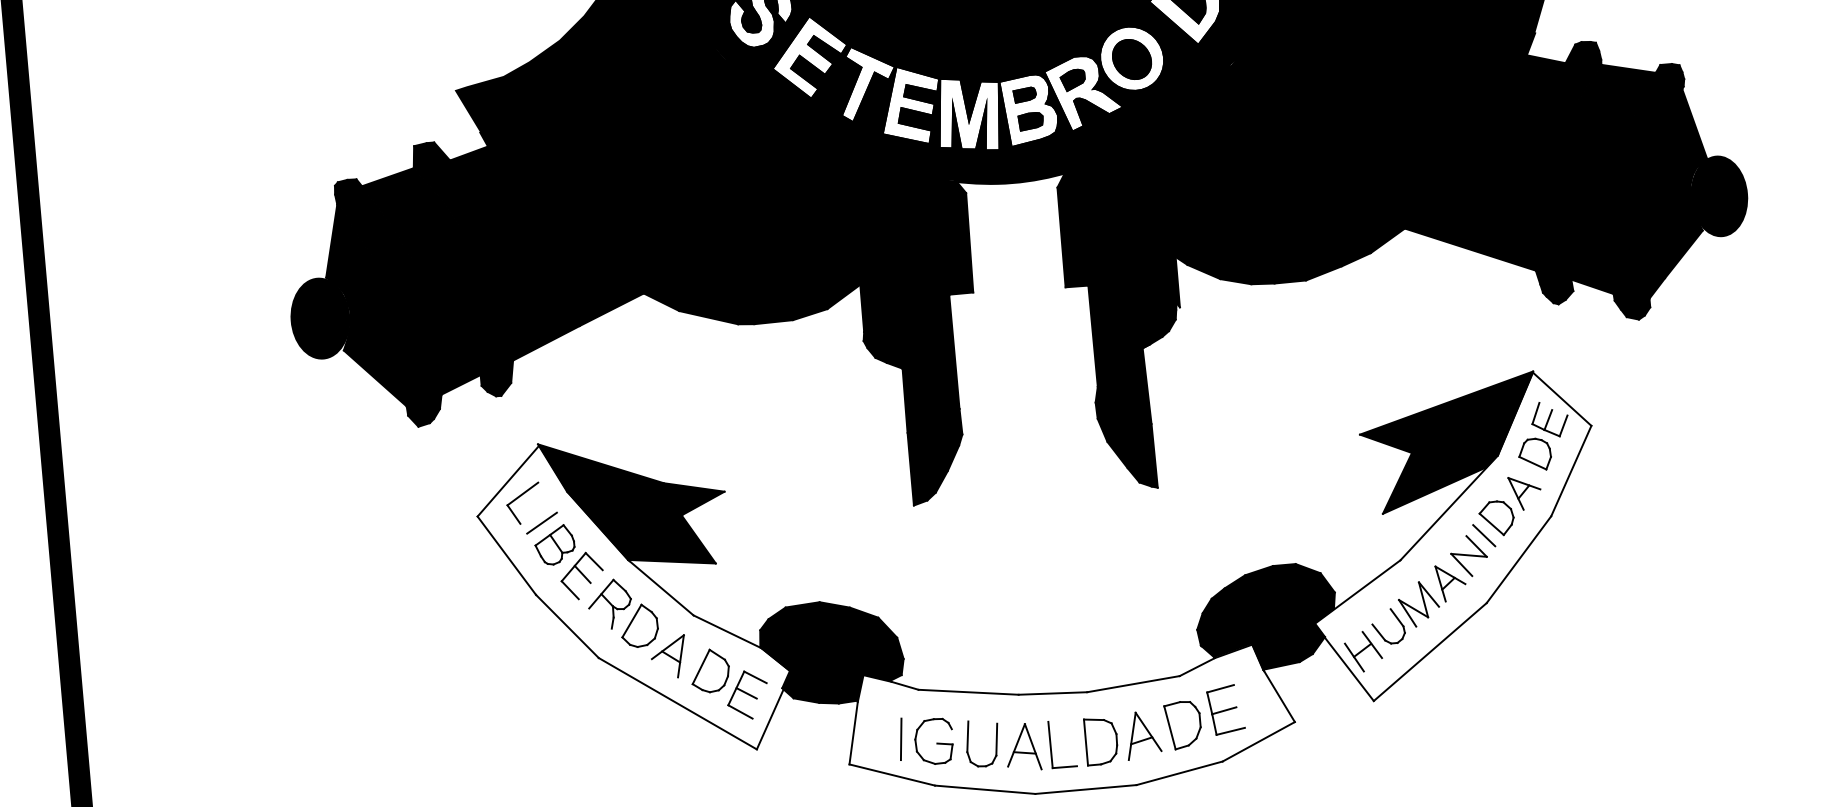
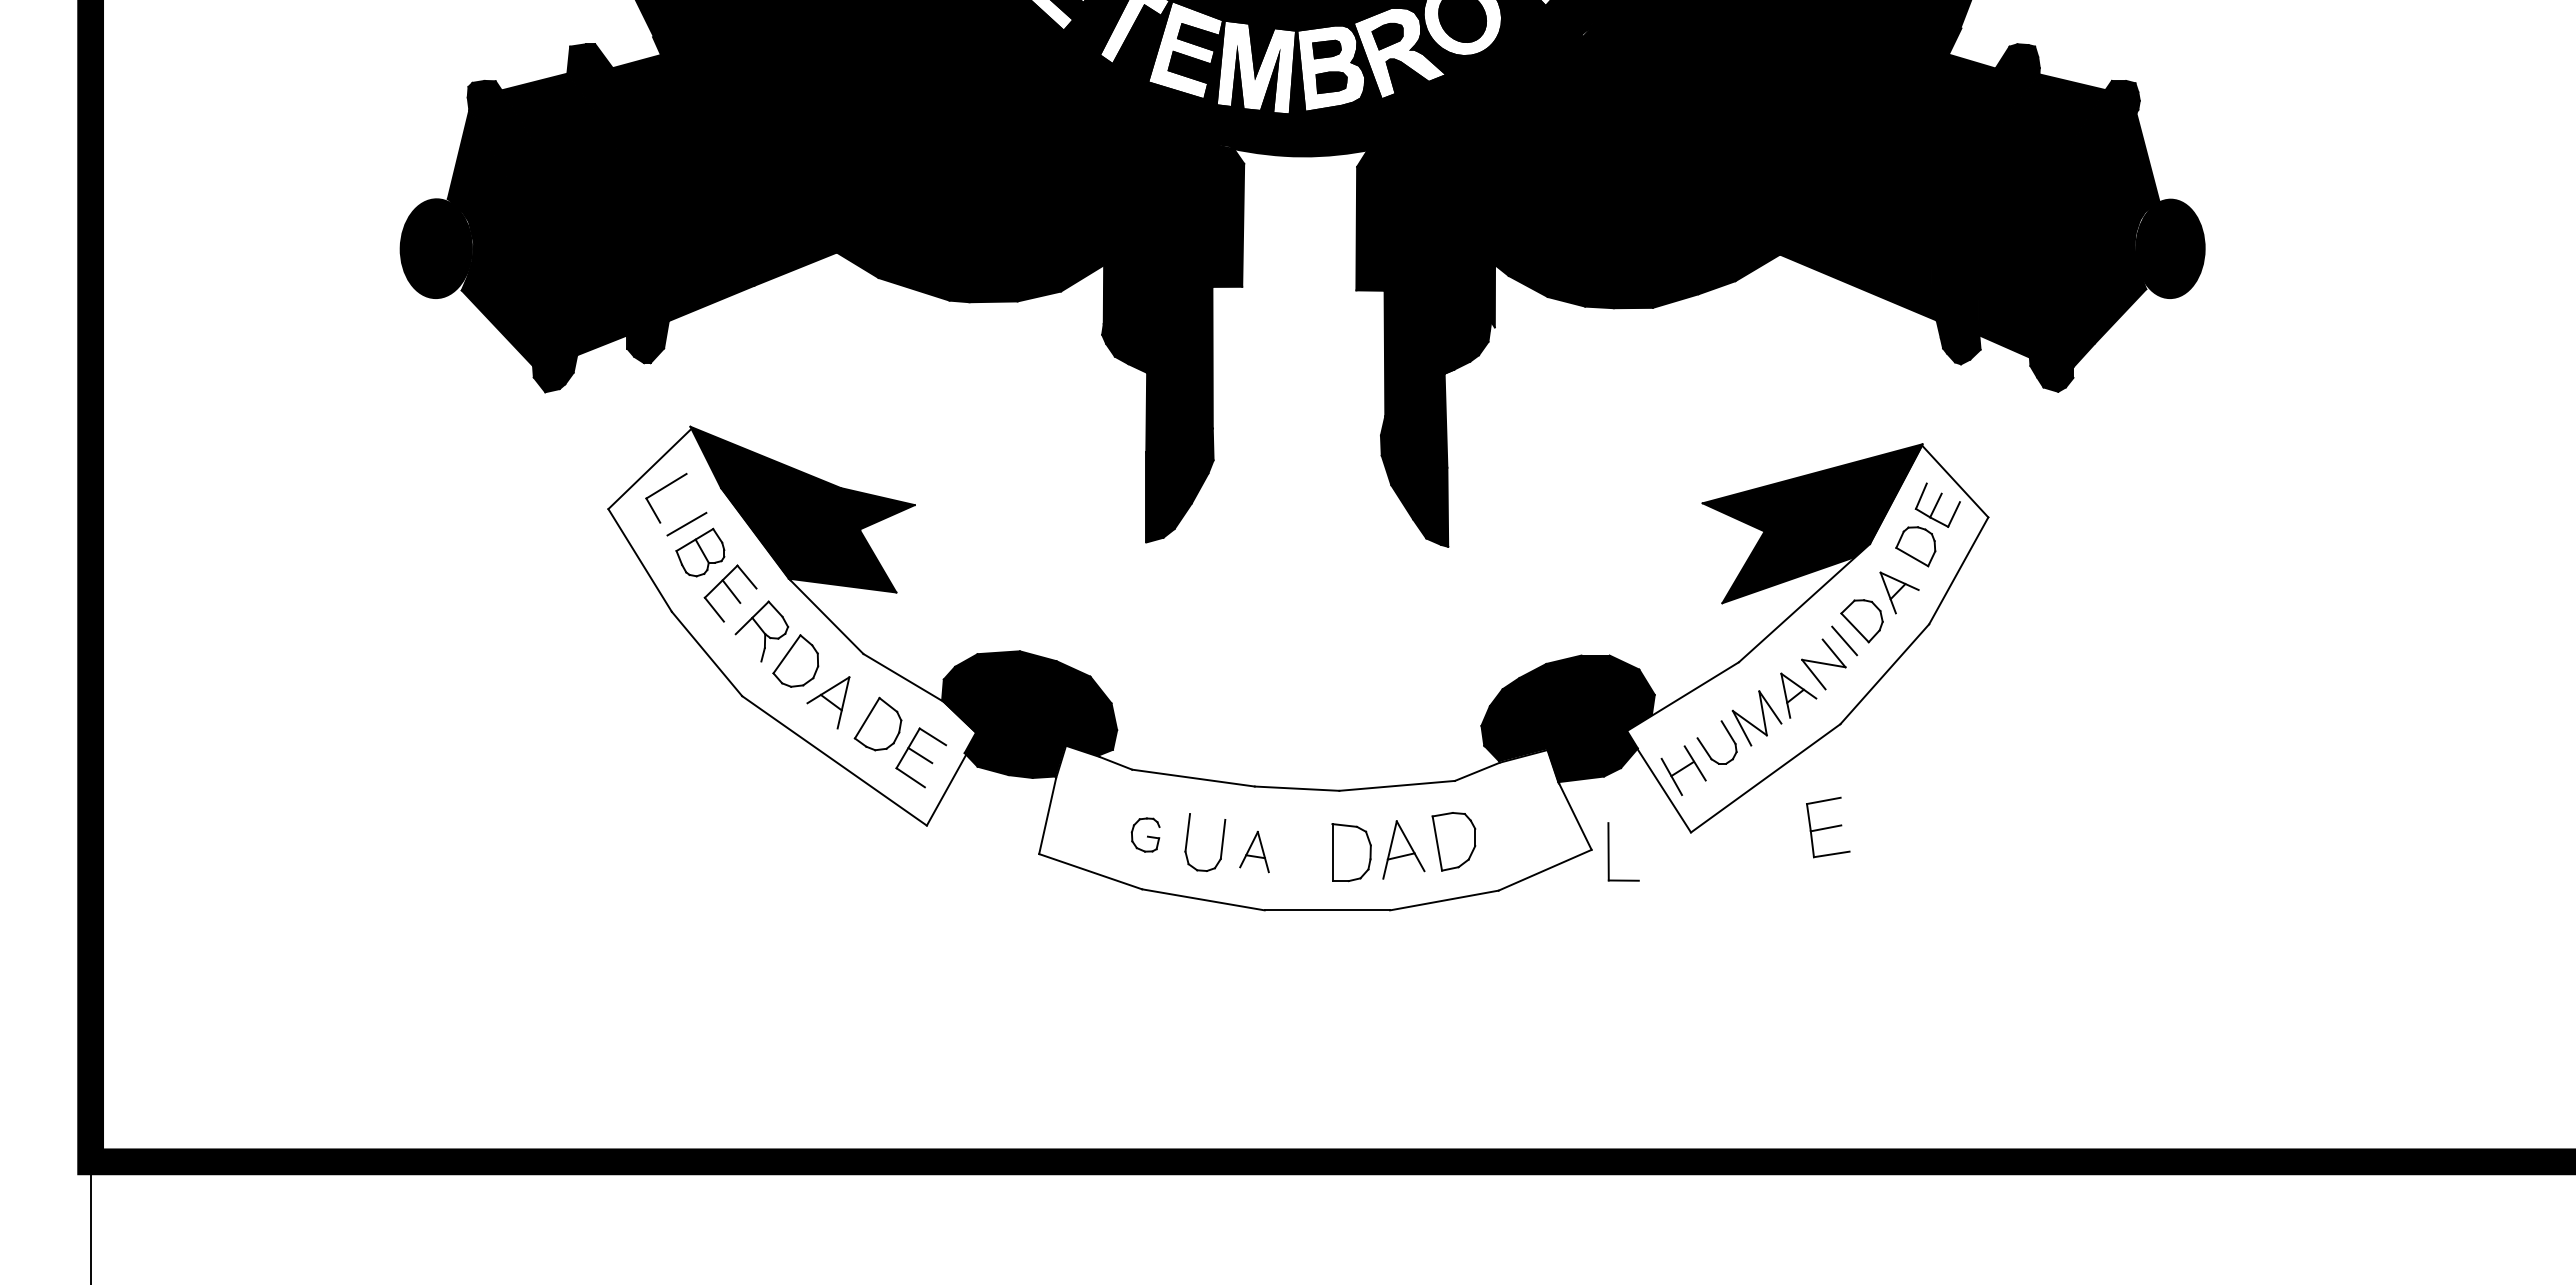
part: (1226, 709) -> (1828, 827), moved
line: (901, 739) -> (1105, 828), removed
part: (933, 741) -> (1145, 834), size x0.6
part: (1051, 744) -> (1609, 851), moved
part: (1023, 747) -> (1254, 851), size x0.7

